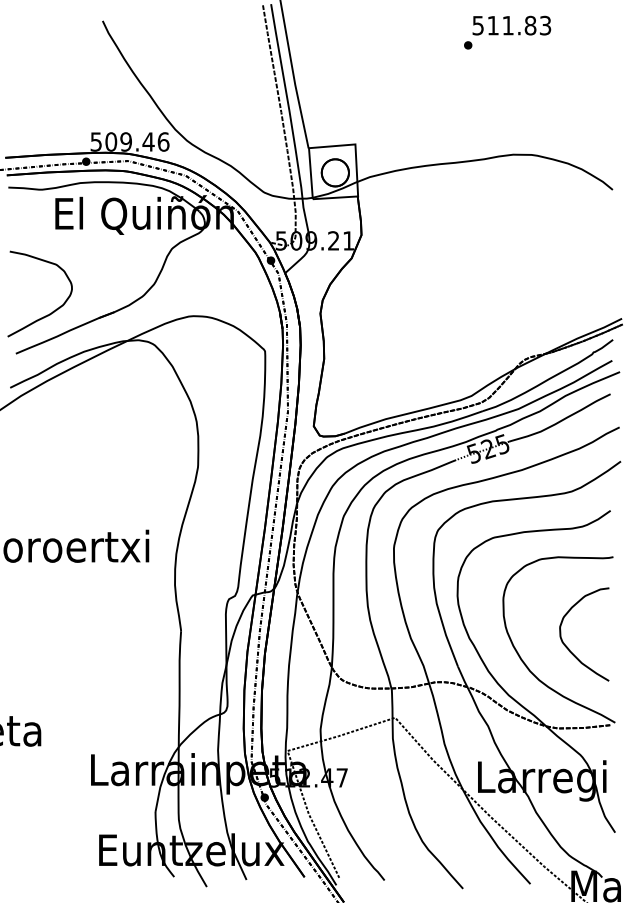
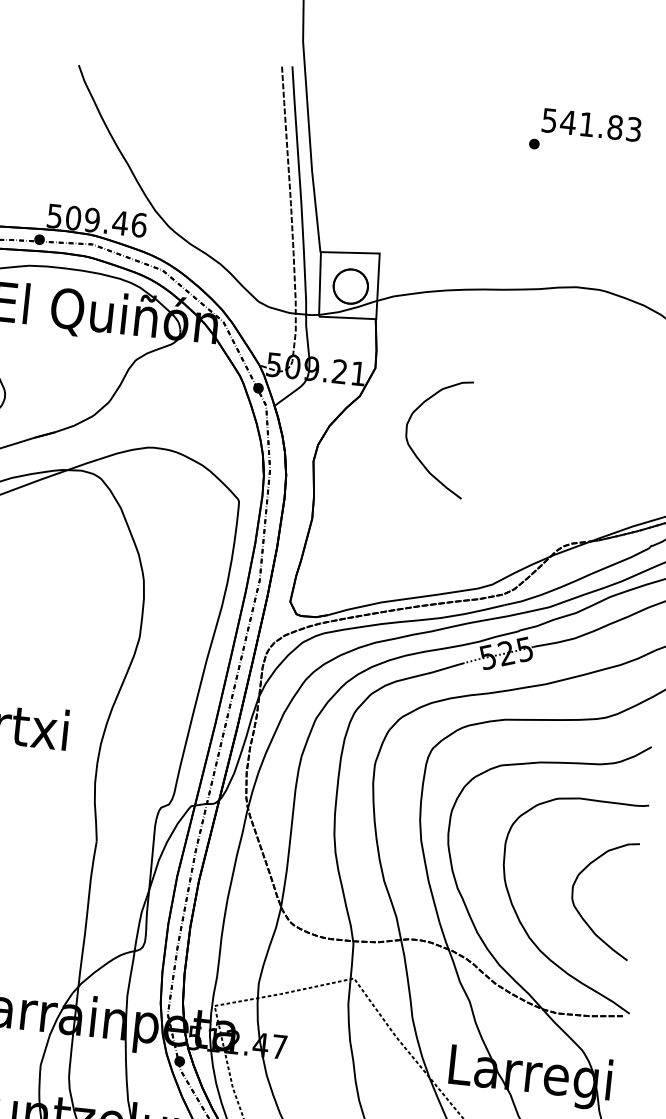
text: (493, 25) -> (568, 122), 511.83 -> 541.83
curve: (400, 298) -> (415, 452), added

